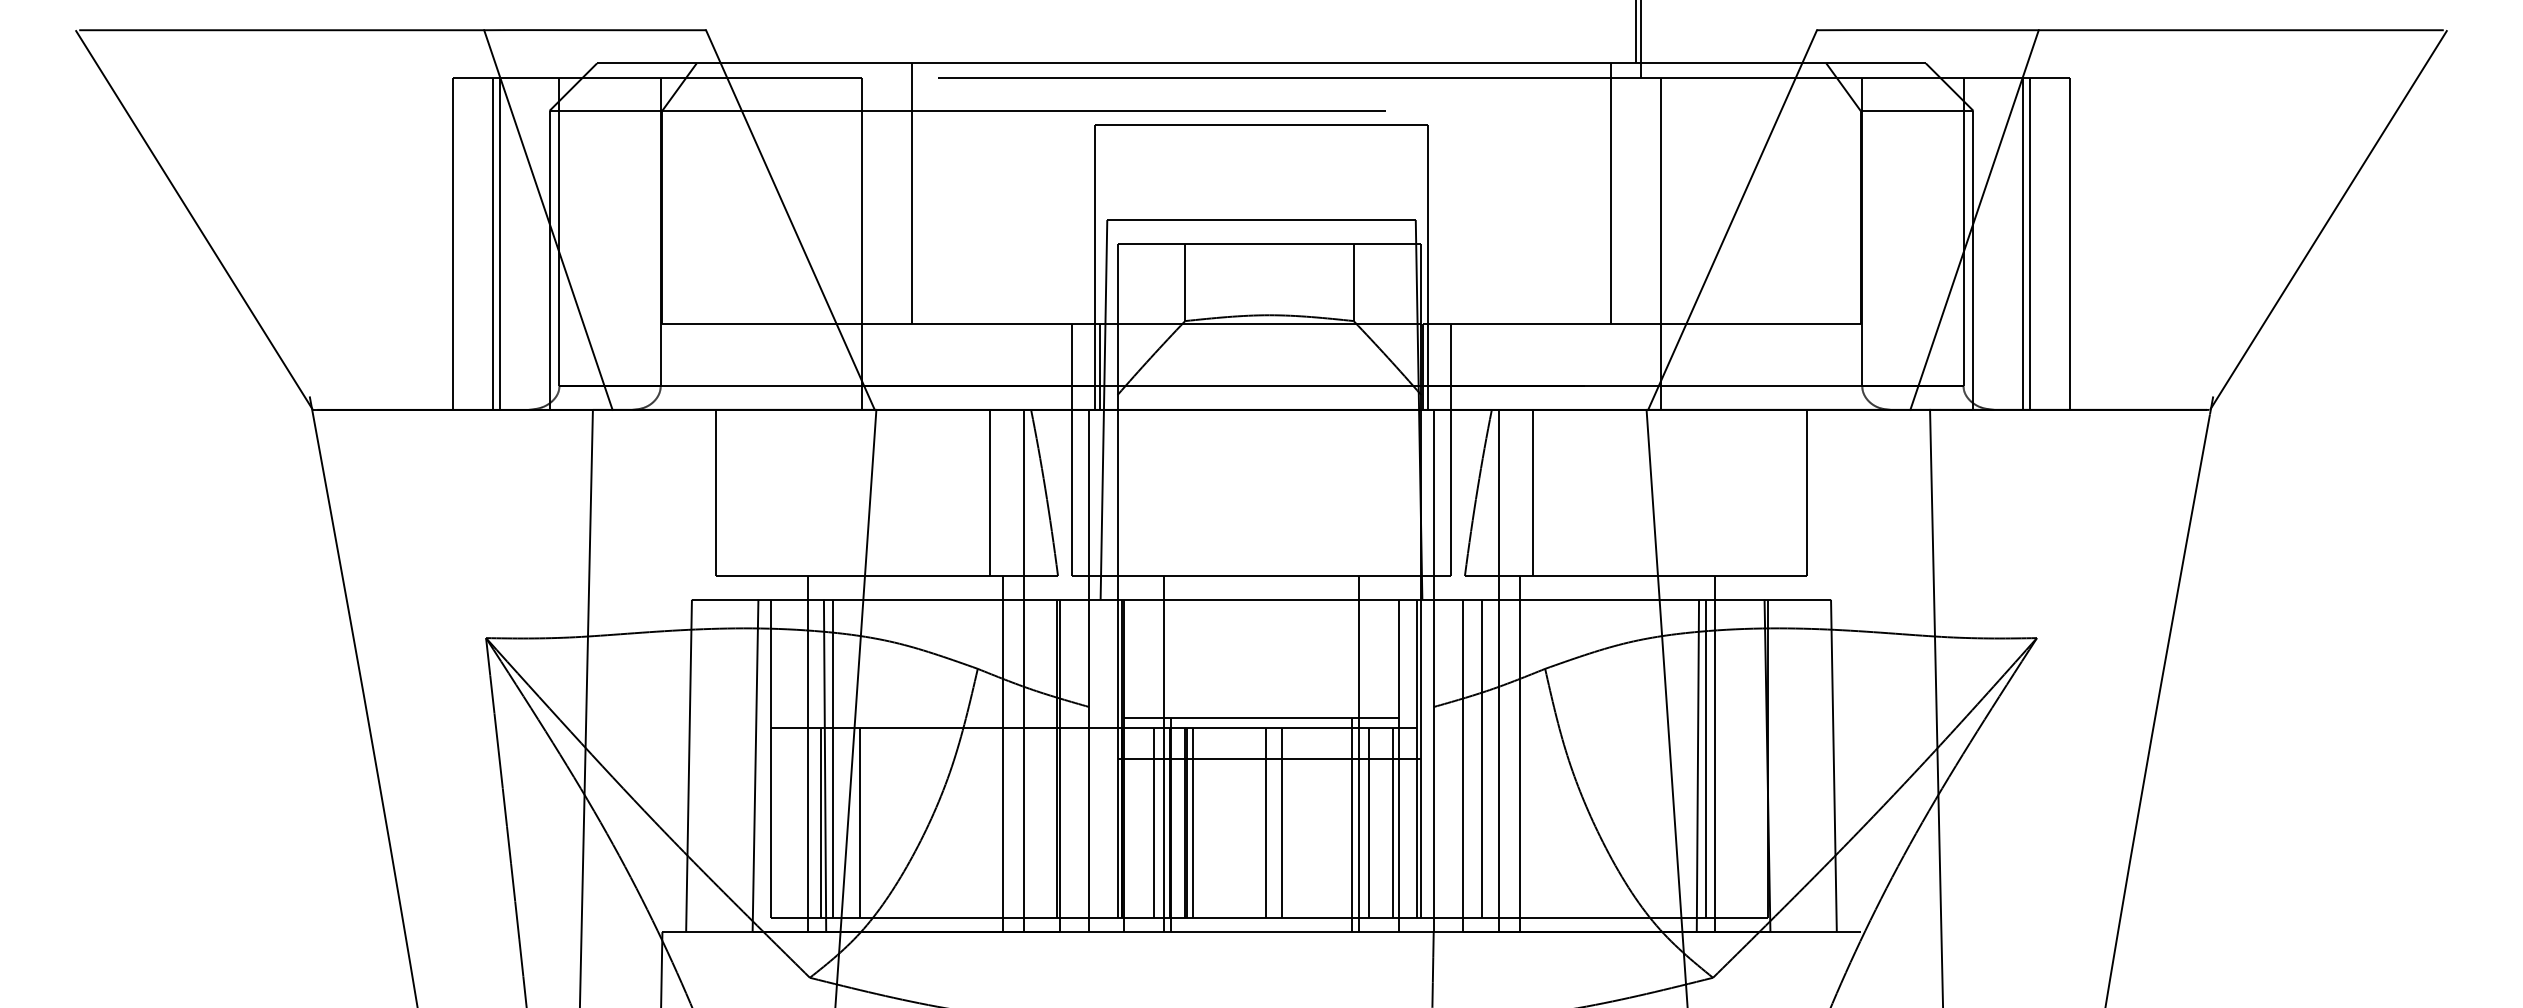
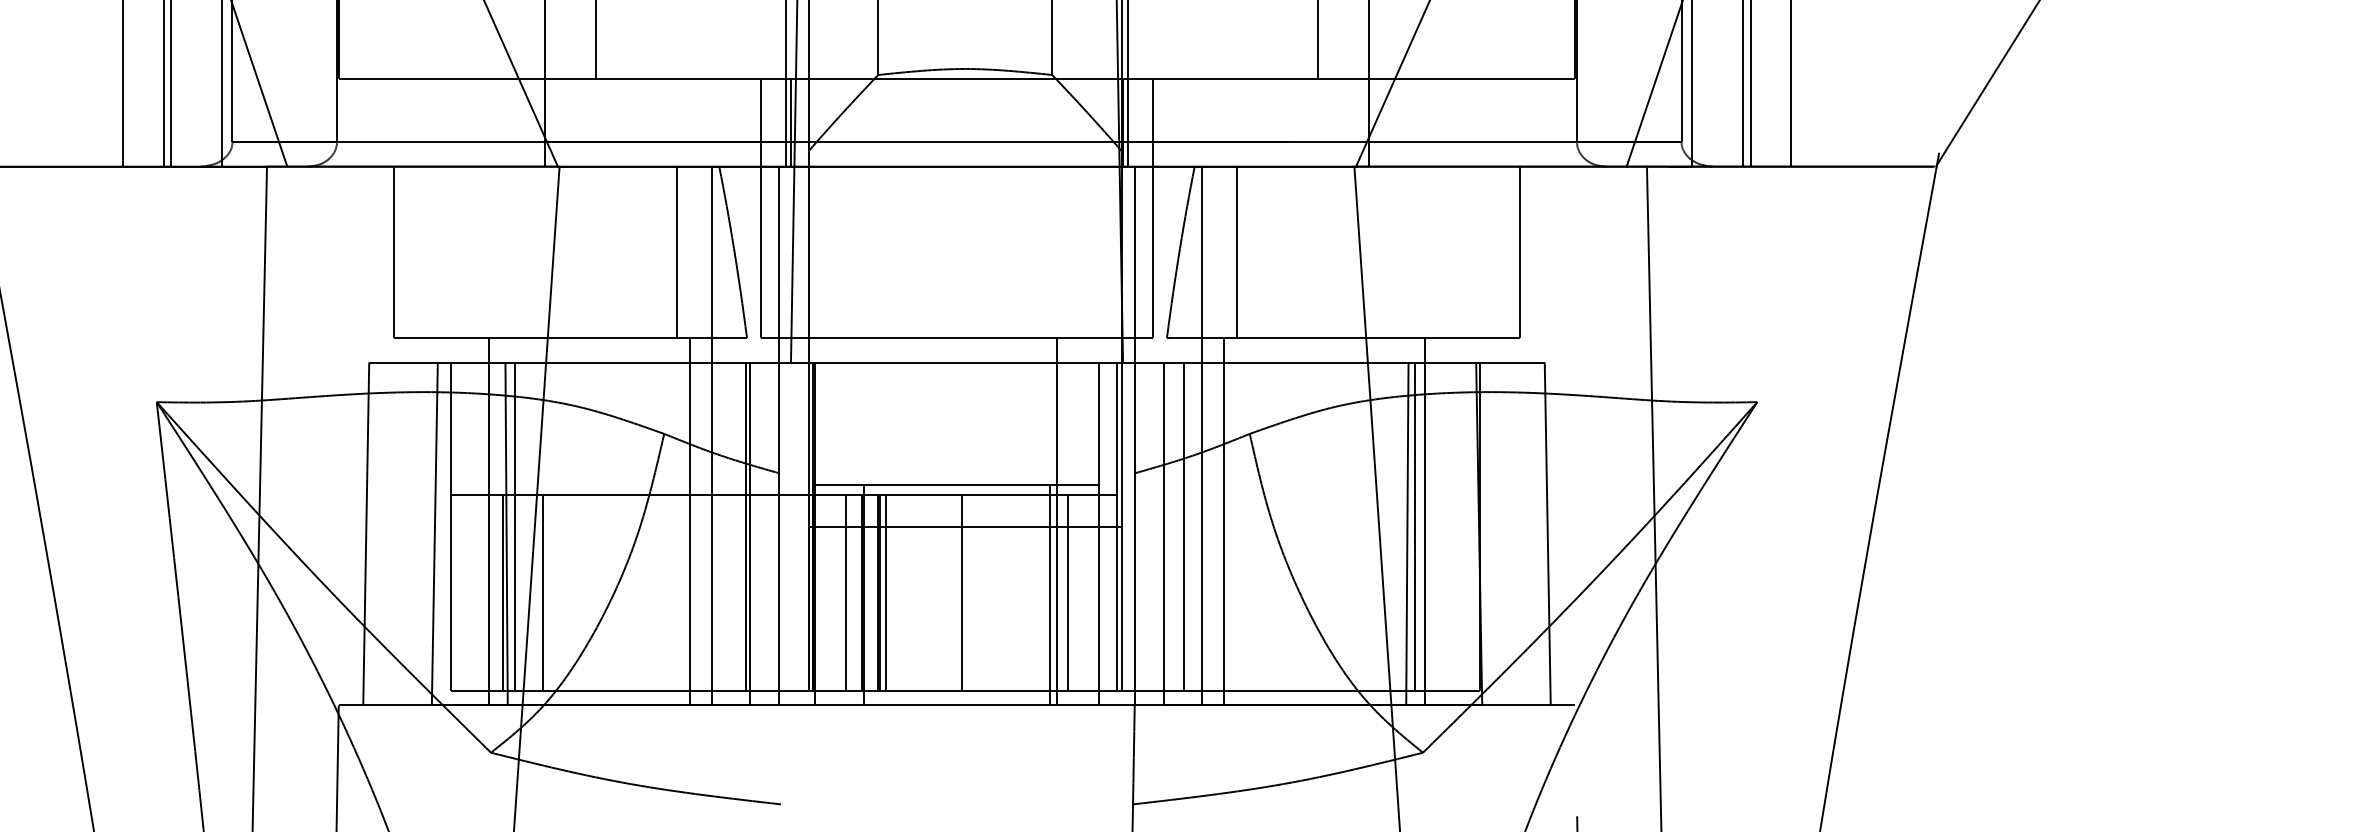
line: (1164, 754) -> (856, 522), removed
line: (1281, 822) -> (977, 592), removed
line: (1392, 822) -> (1092, 592), removed

